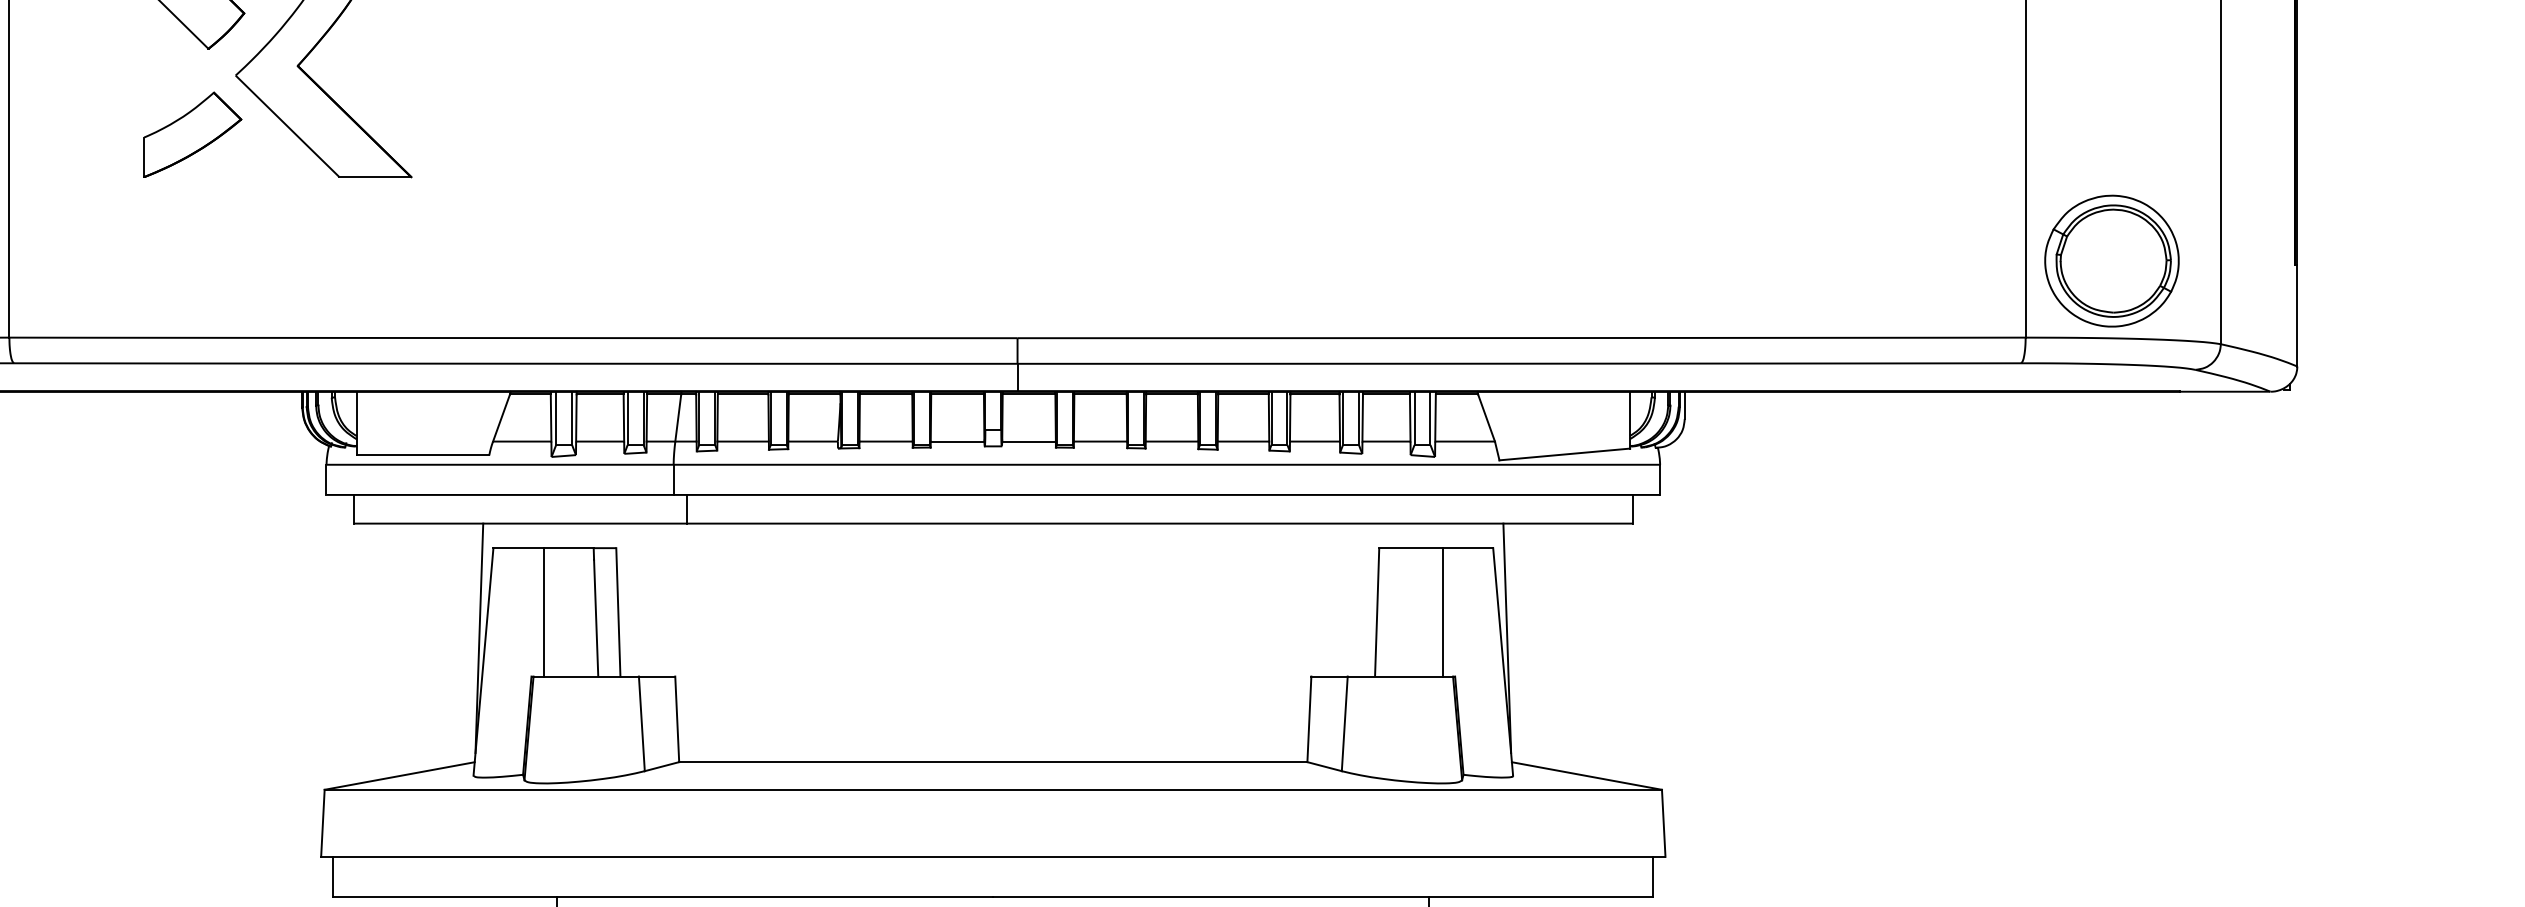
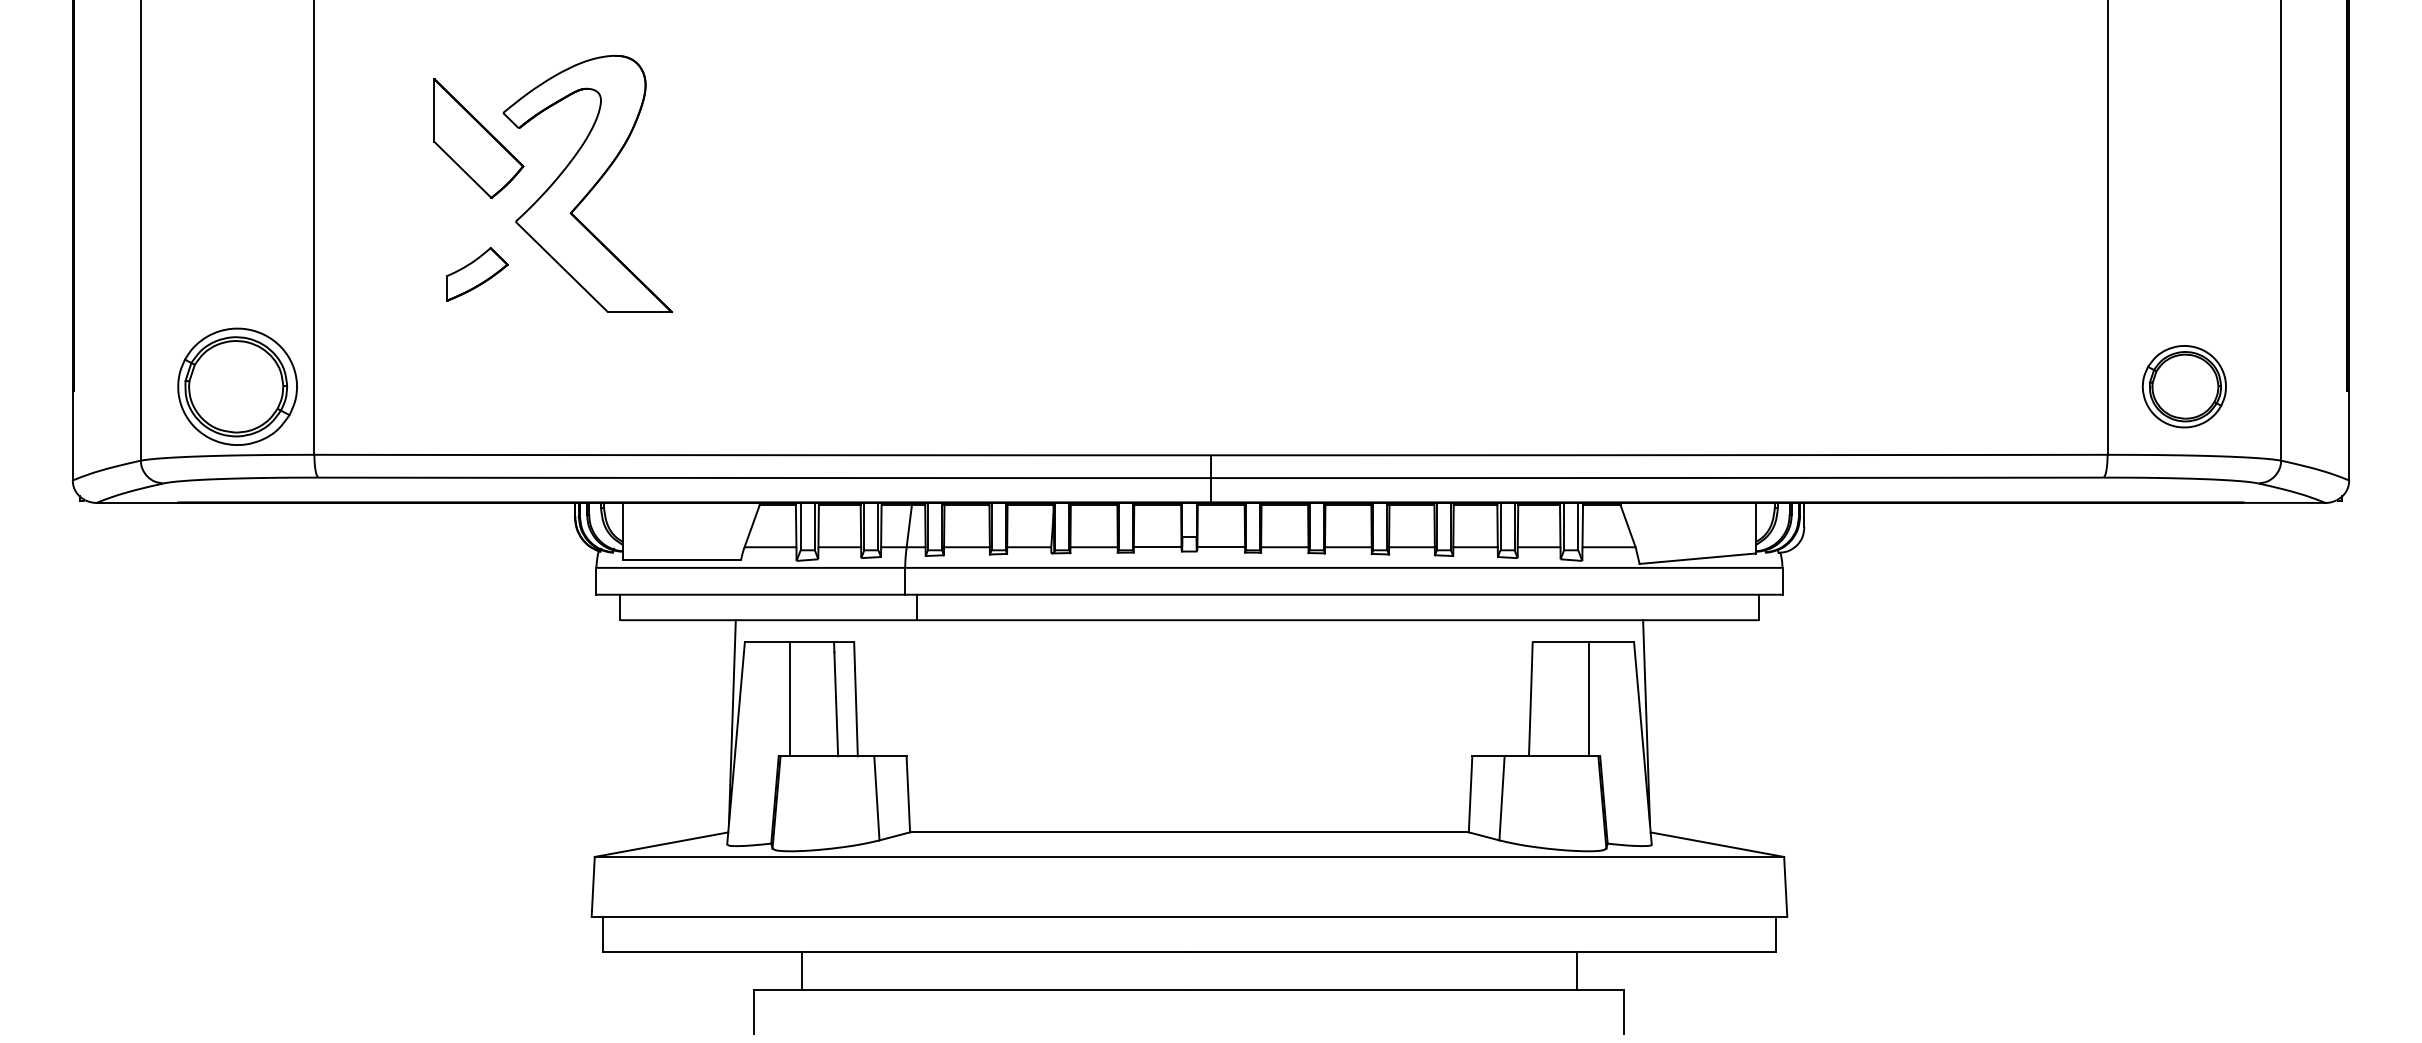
part: (192, 133) -> (477, 273), size x0.7
part: (2112, 260) -> (2184, 386), size x0.7

